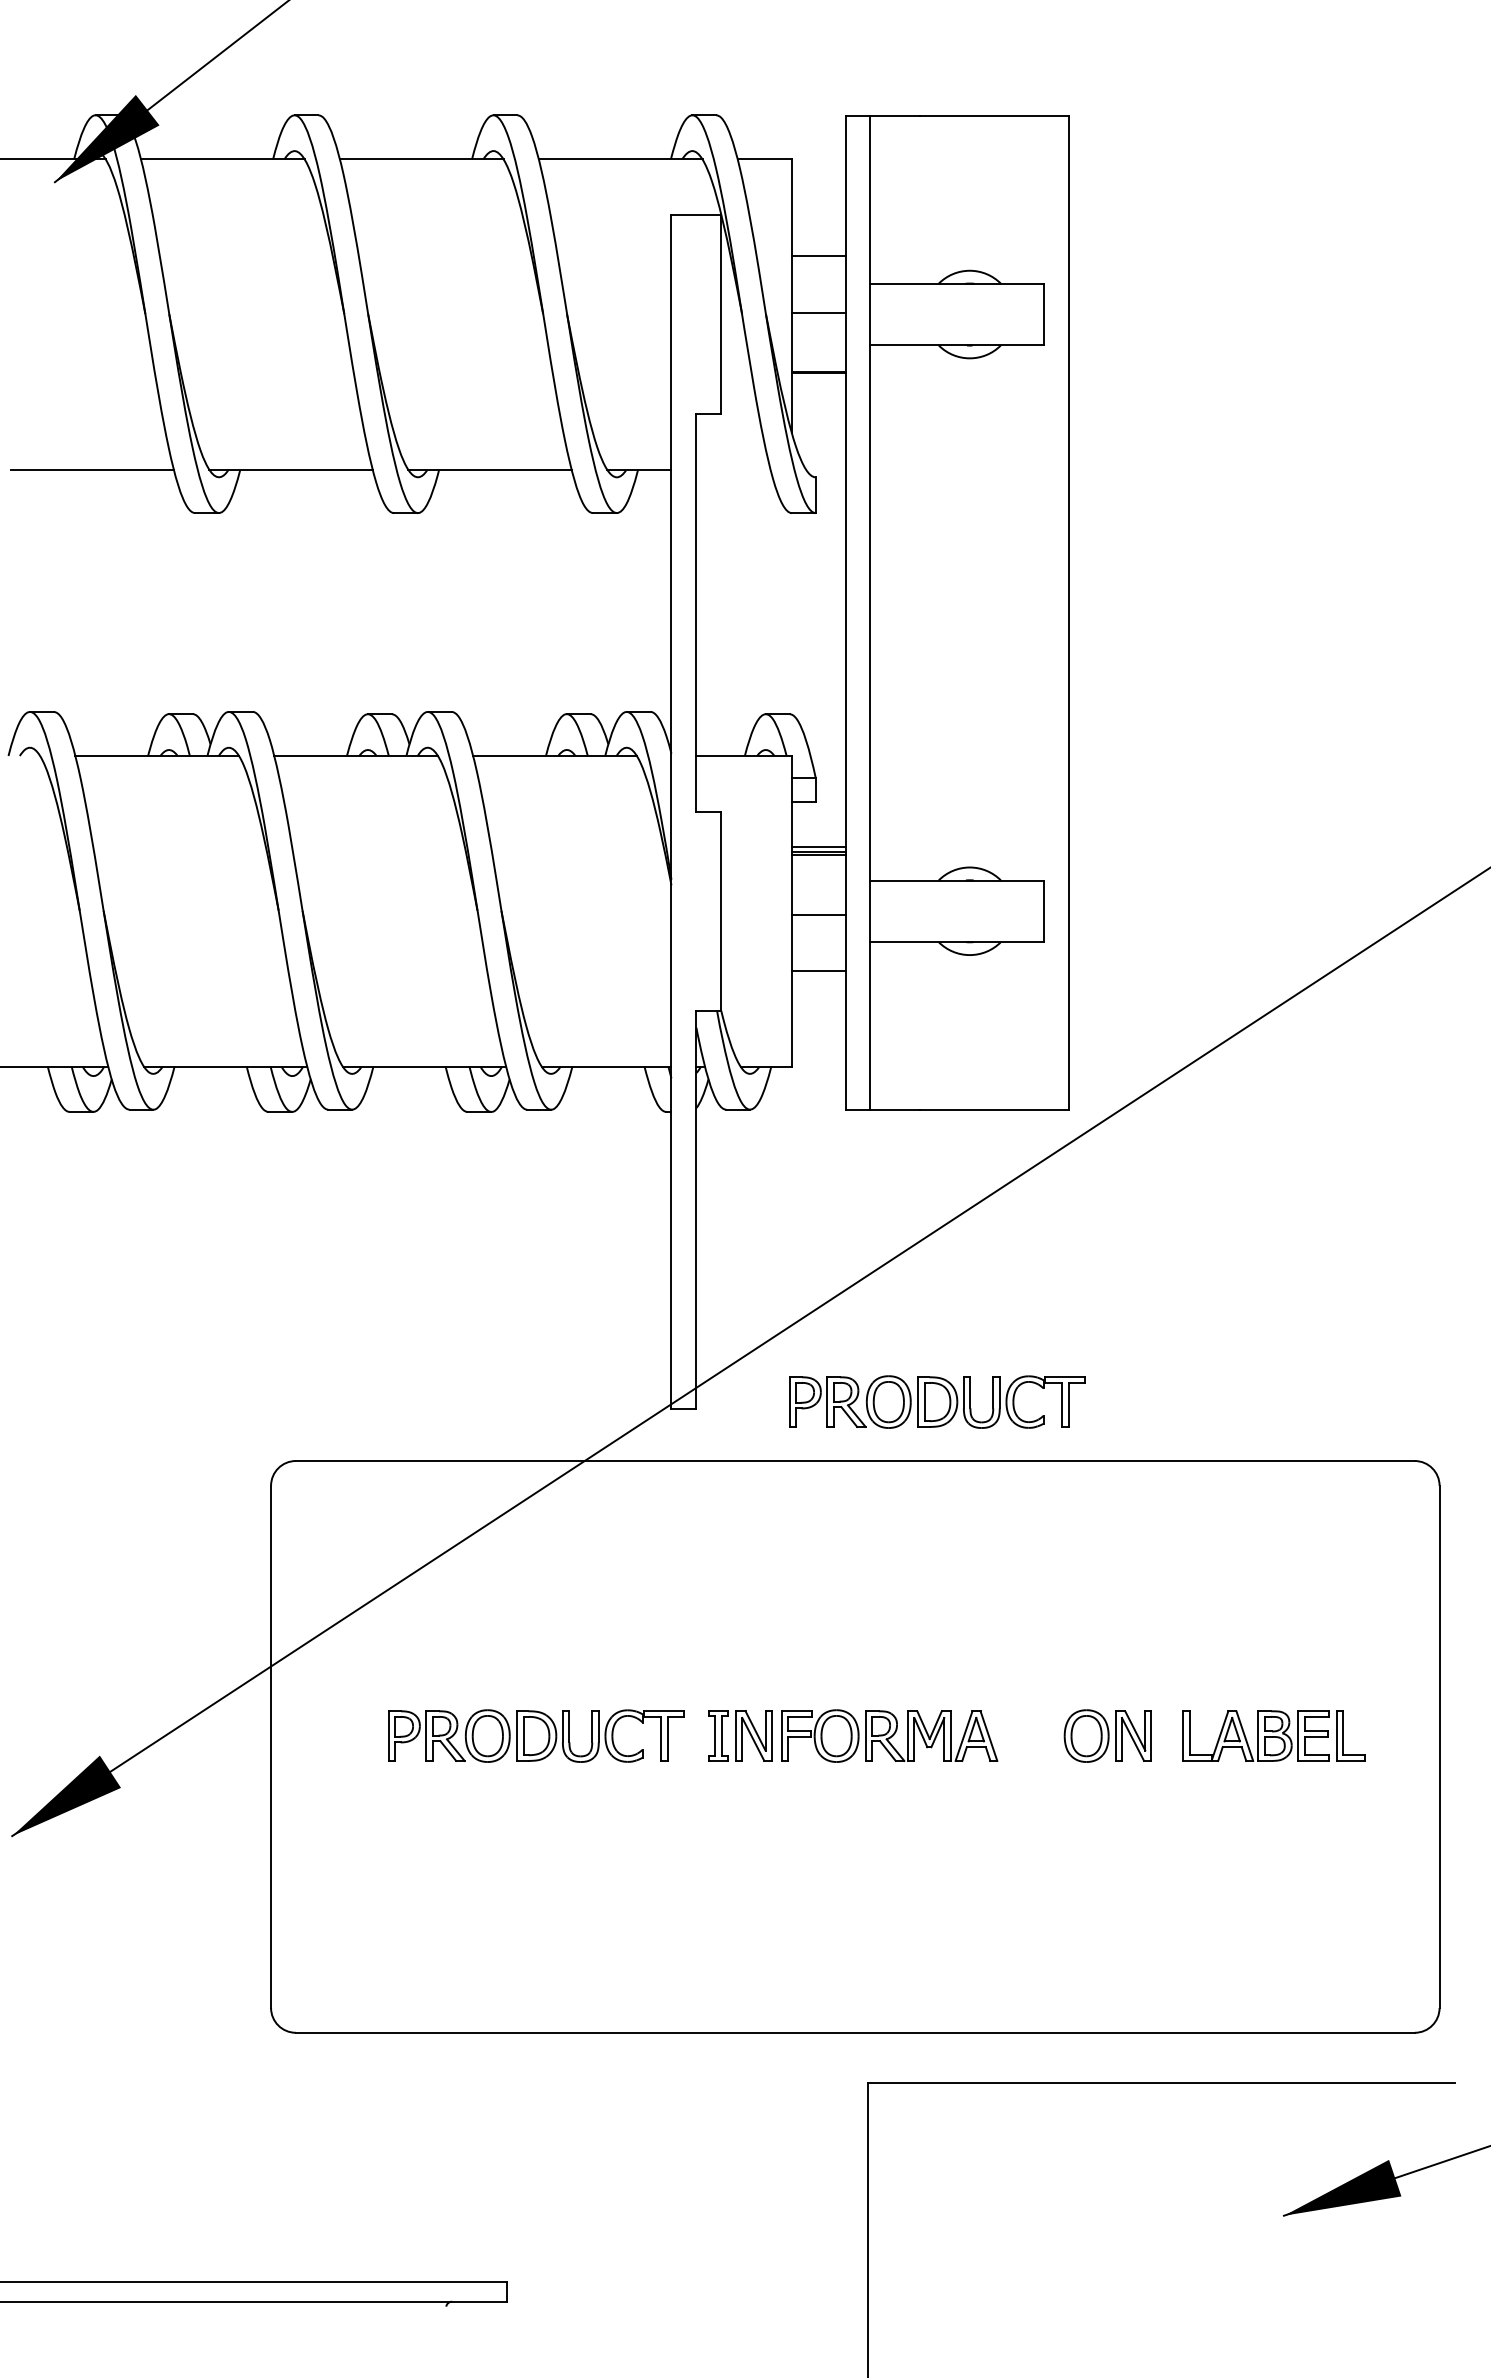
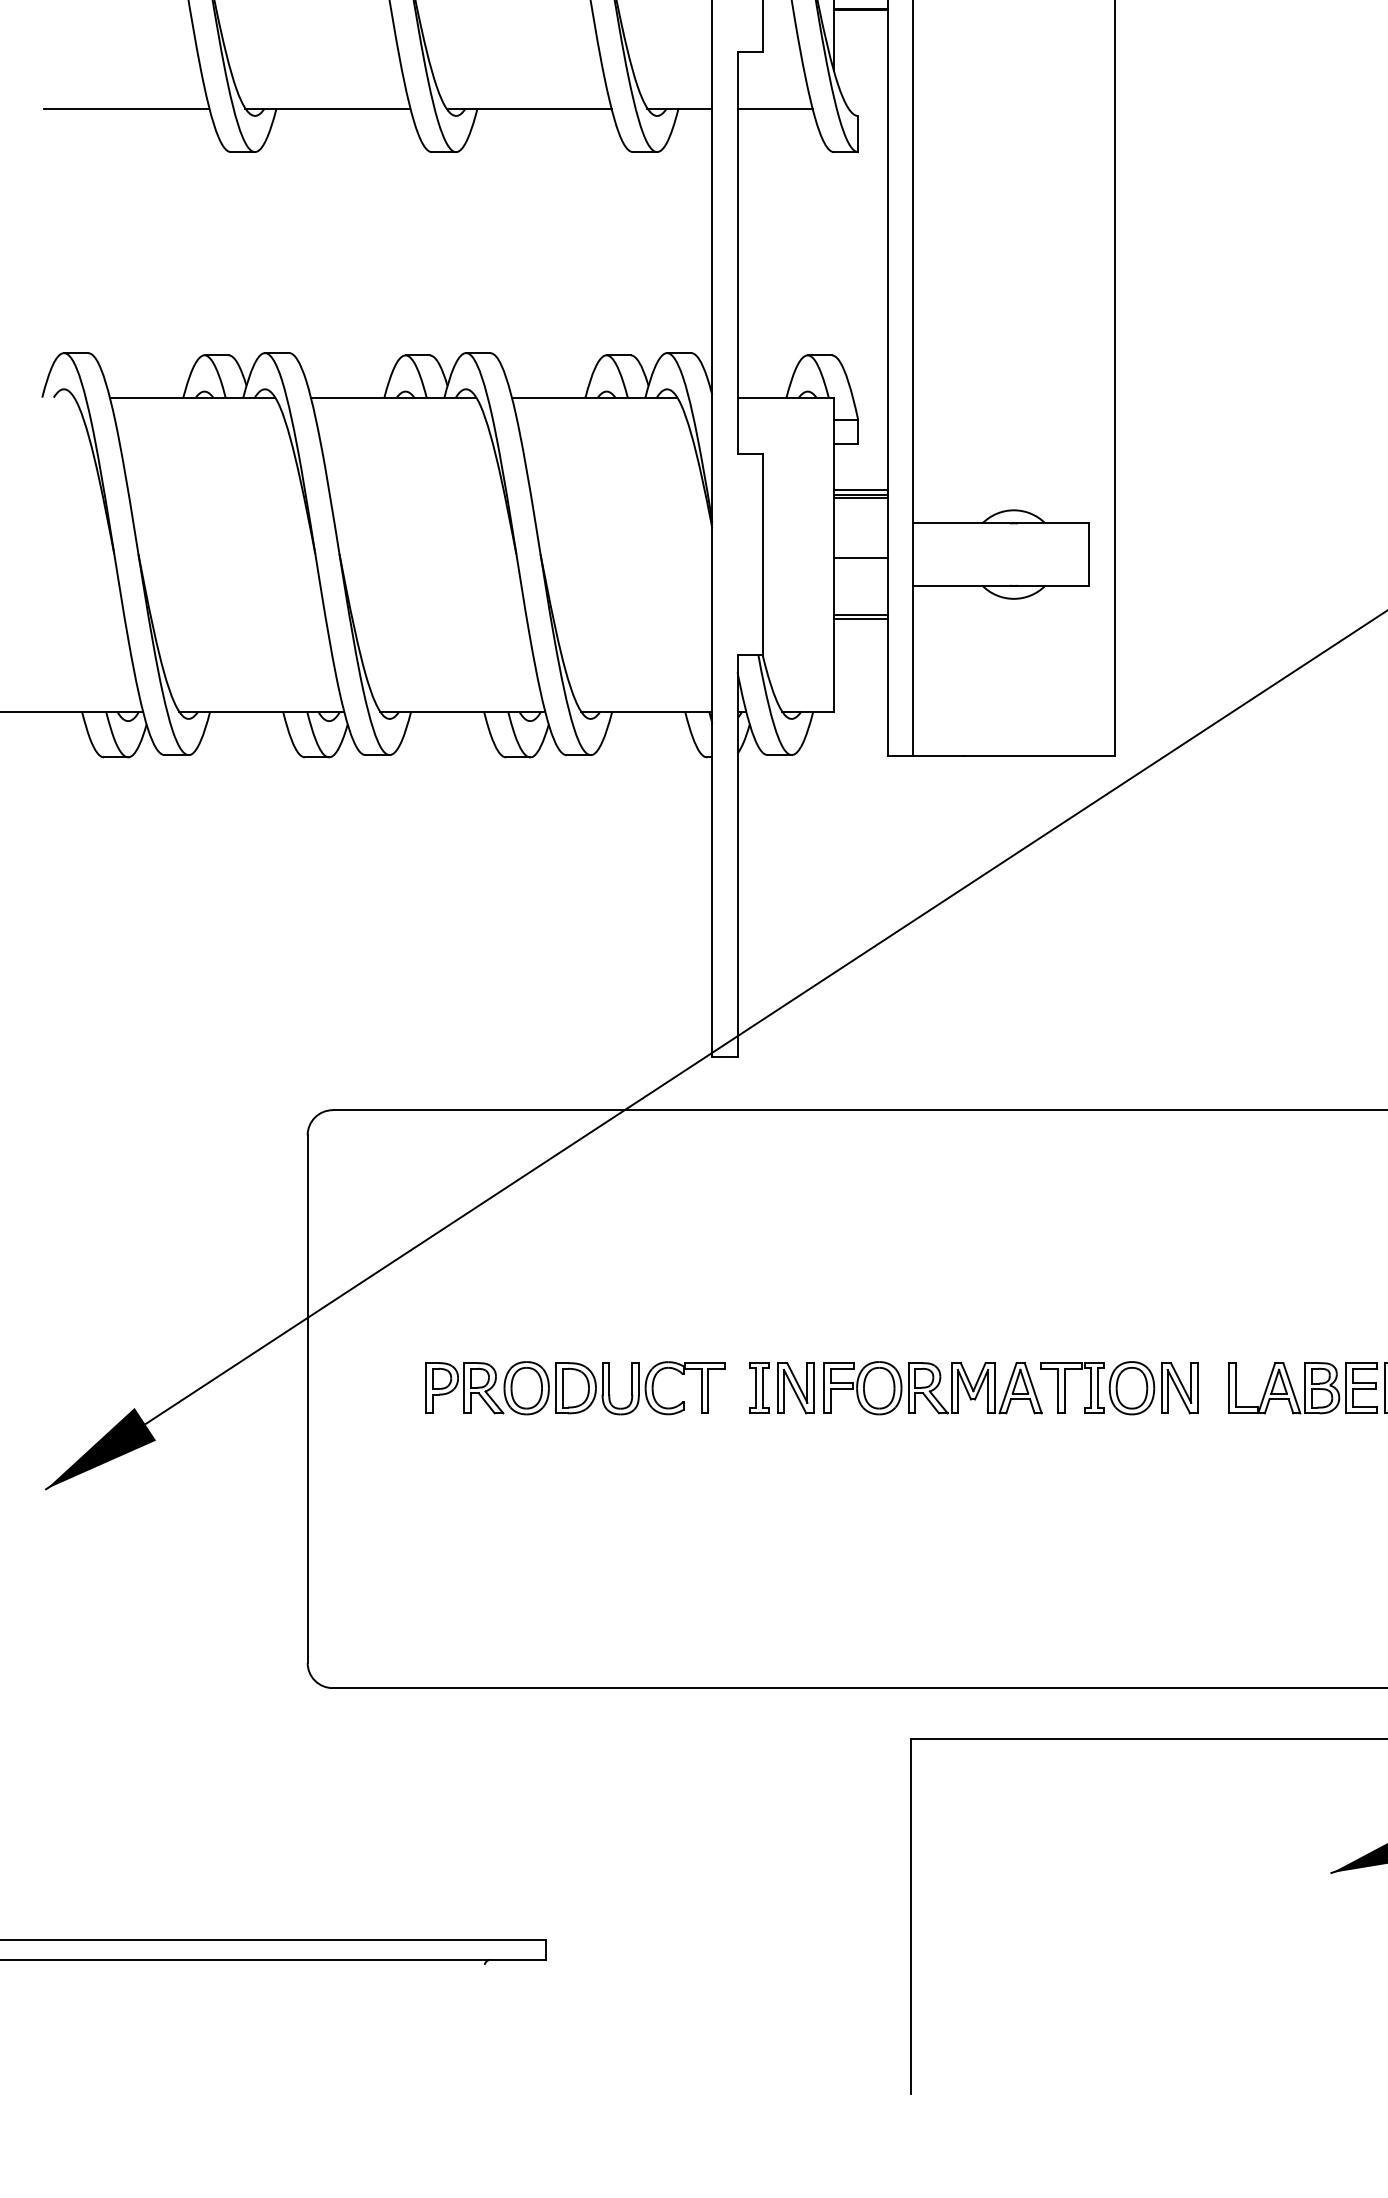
line: (733, 469) -> (775, 108), added
line: (818, 975) -> (860, 619), added
part: (937, 1401) -> (981, 1050), removed
part: (1020, 1735) -> (1065, 1387), added

